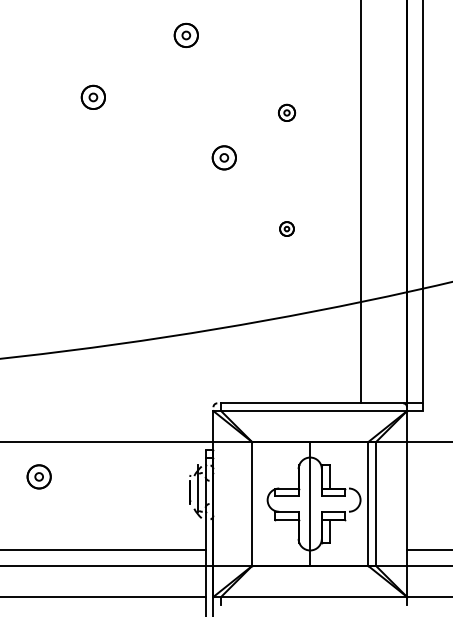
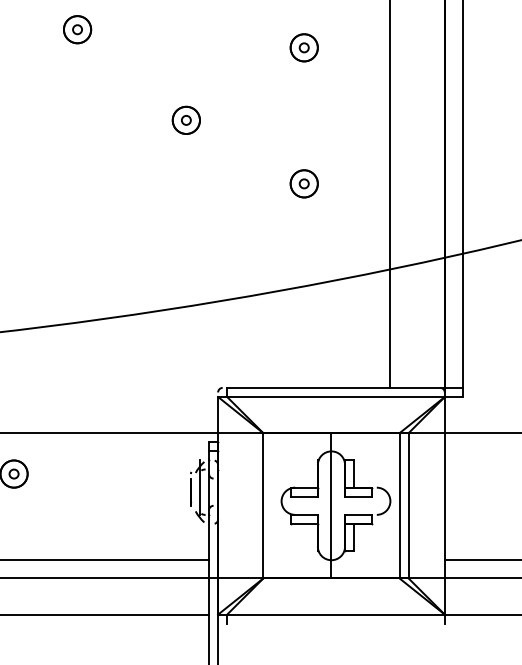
part: (286, 112) -> (303, 47), size x1.43
part: (223, 157) -> (185, 119), moved
part: (286, 228) -> (303, 183), size x1.67

